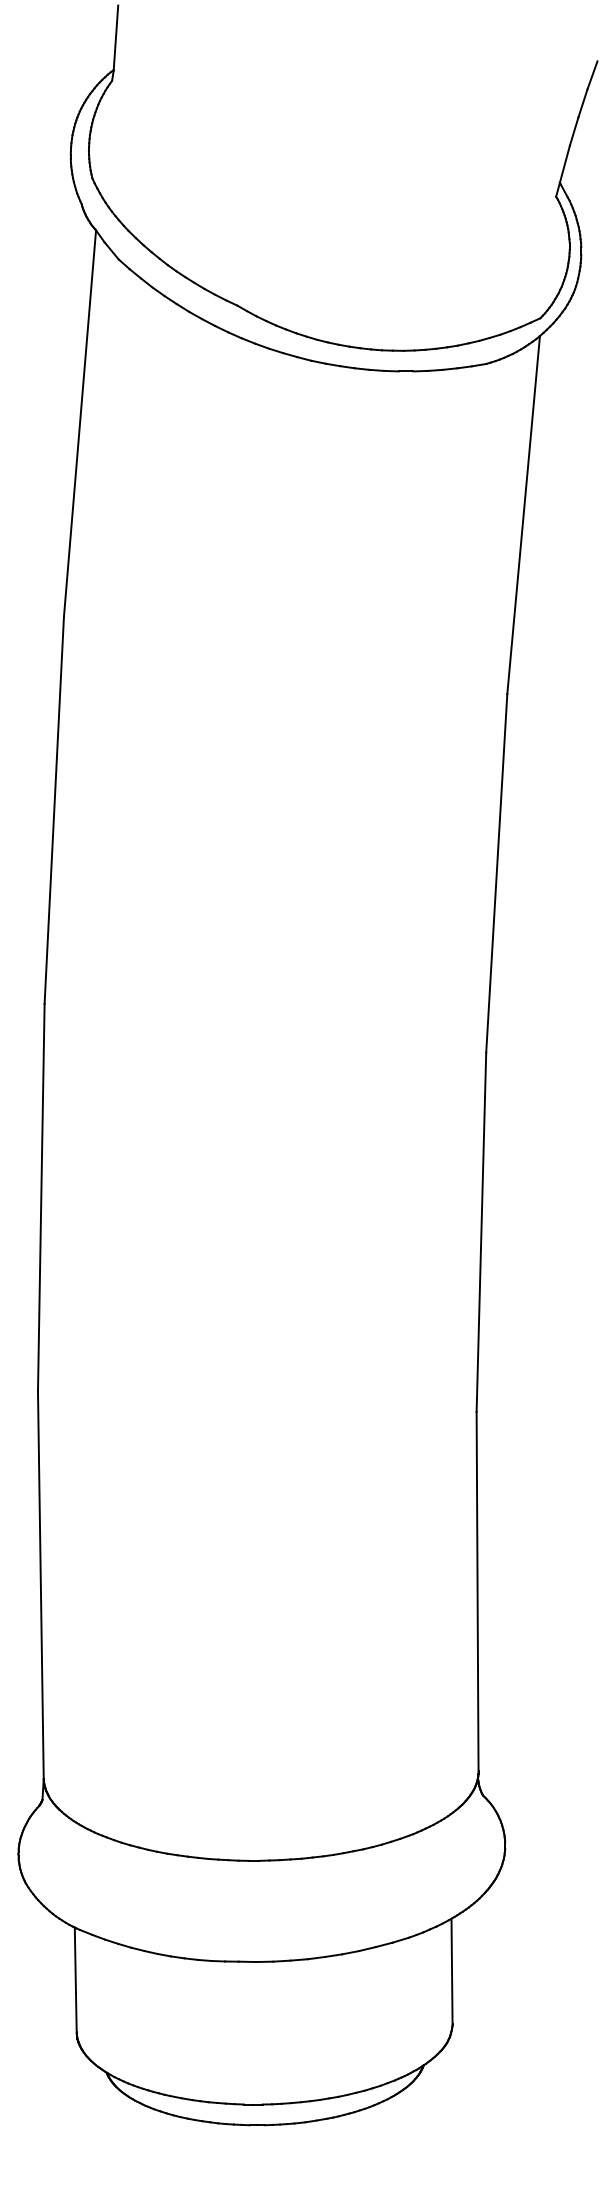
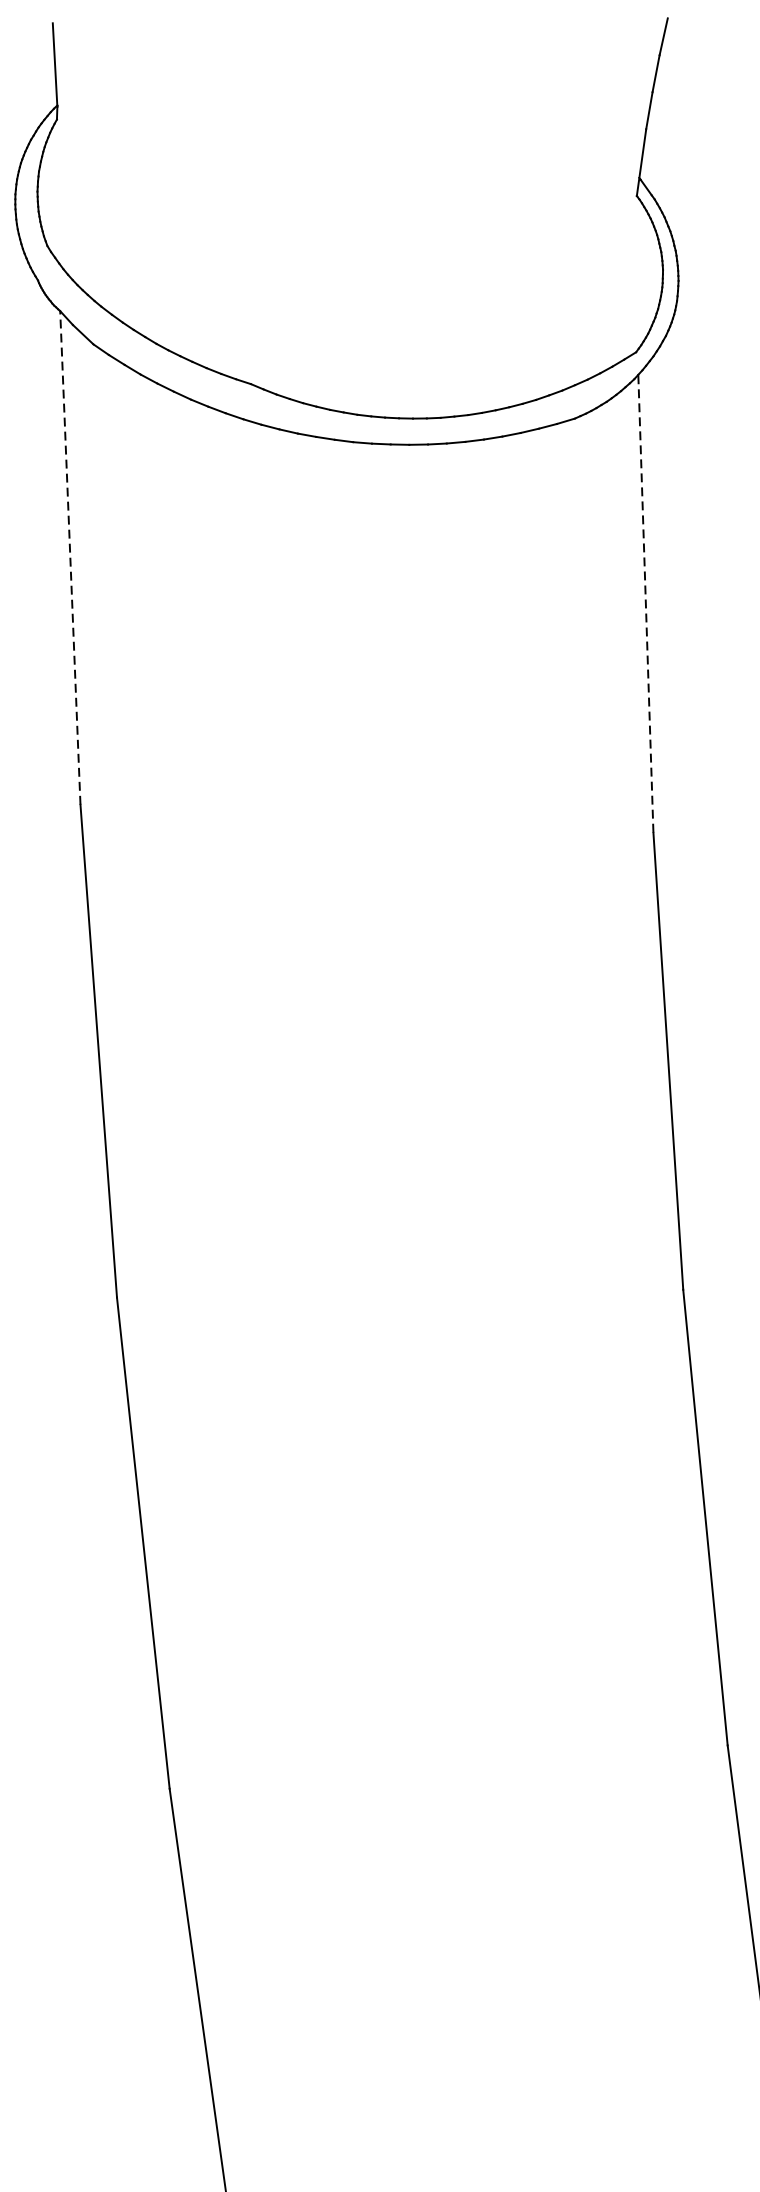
line: (80, 423) -> (70, 557), solid -> dashed
line: (523, 515) -> (645, 604), solid -> dashed

